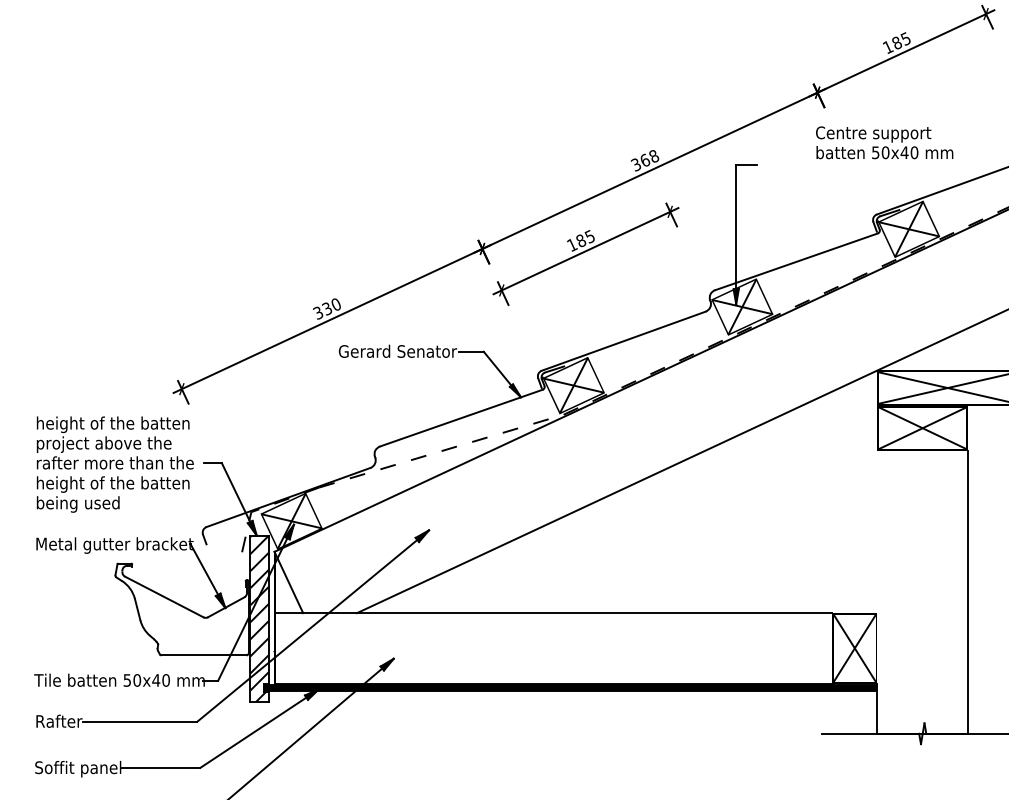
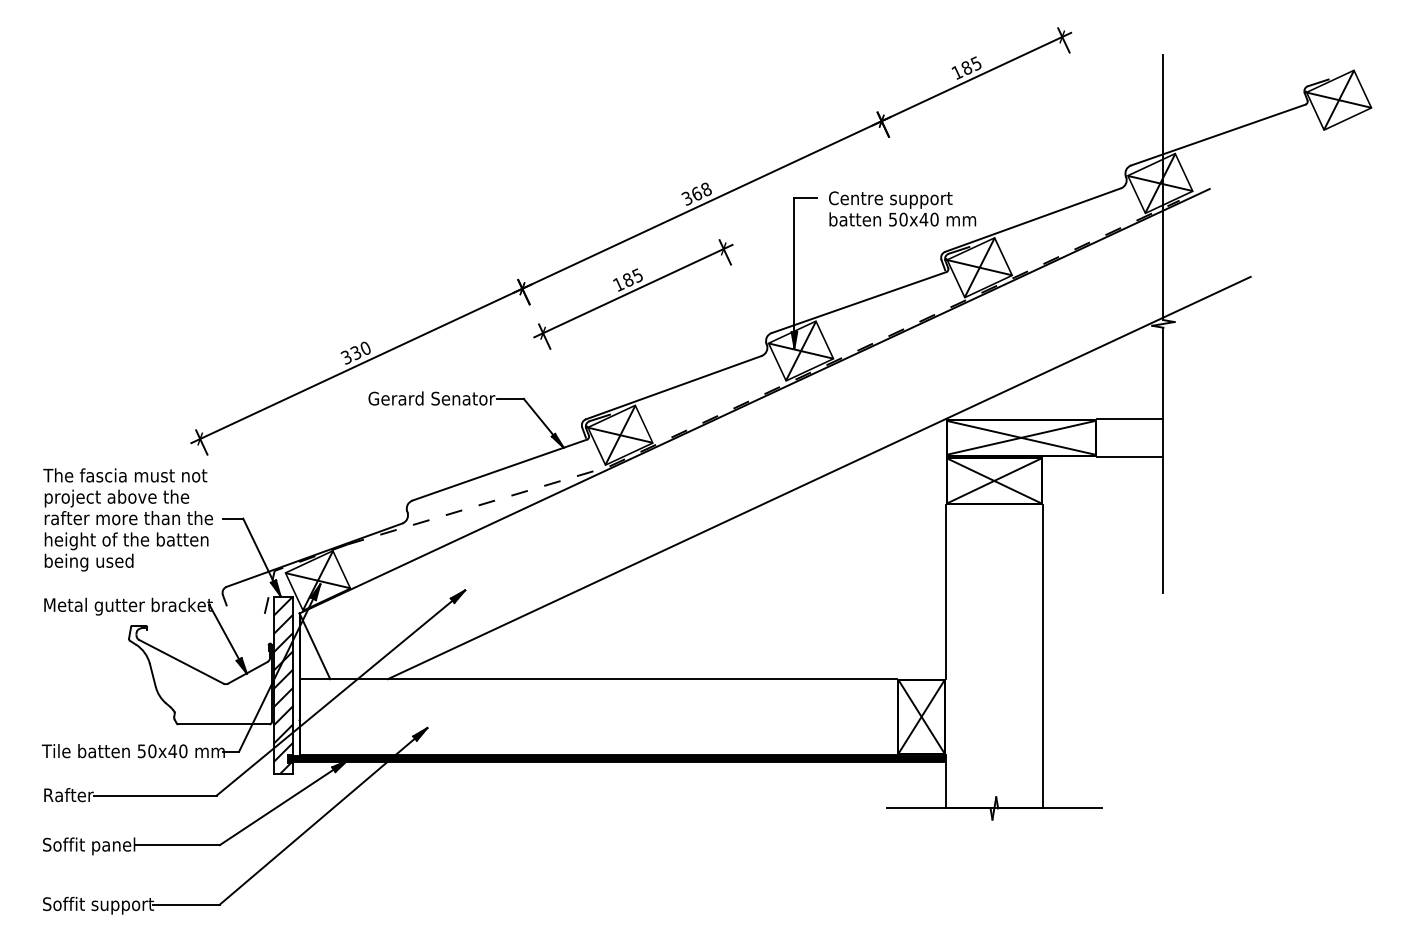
text: (884, 142) -> (902, 208), moved
text: (112, 425) -> (125, 477), height of the batten -> The fascia must not
line: (877, 532) -> (945, 592), added

